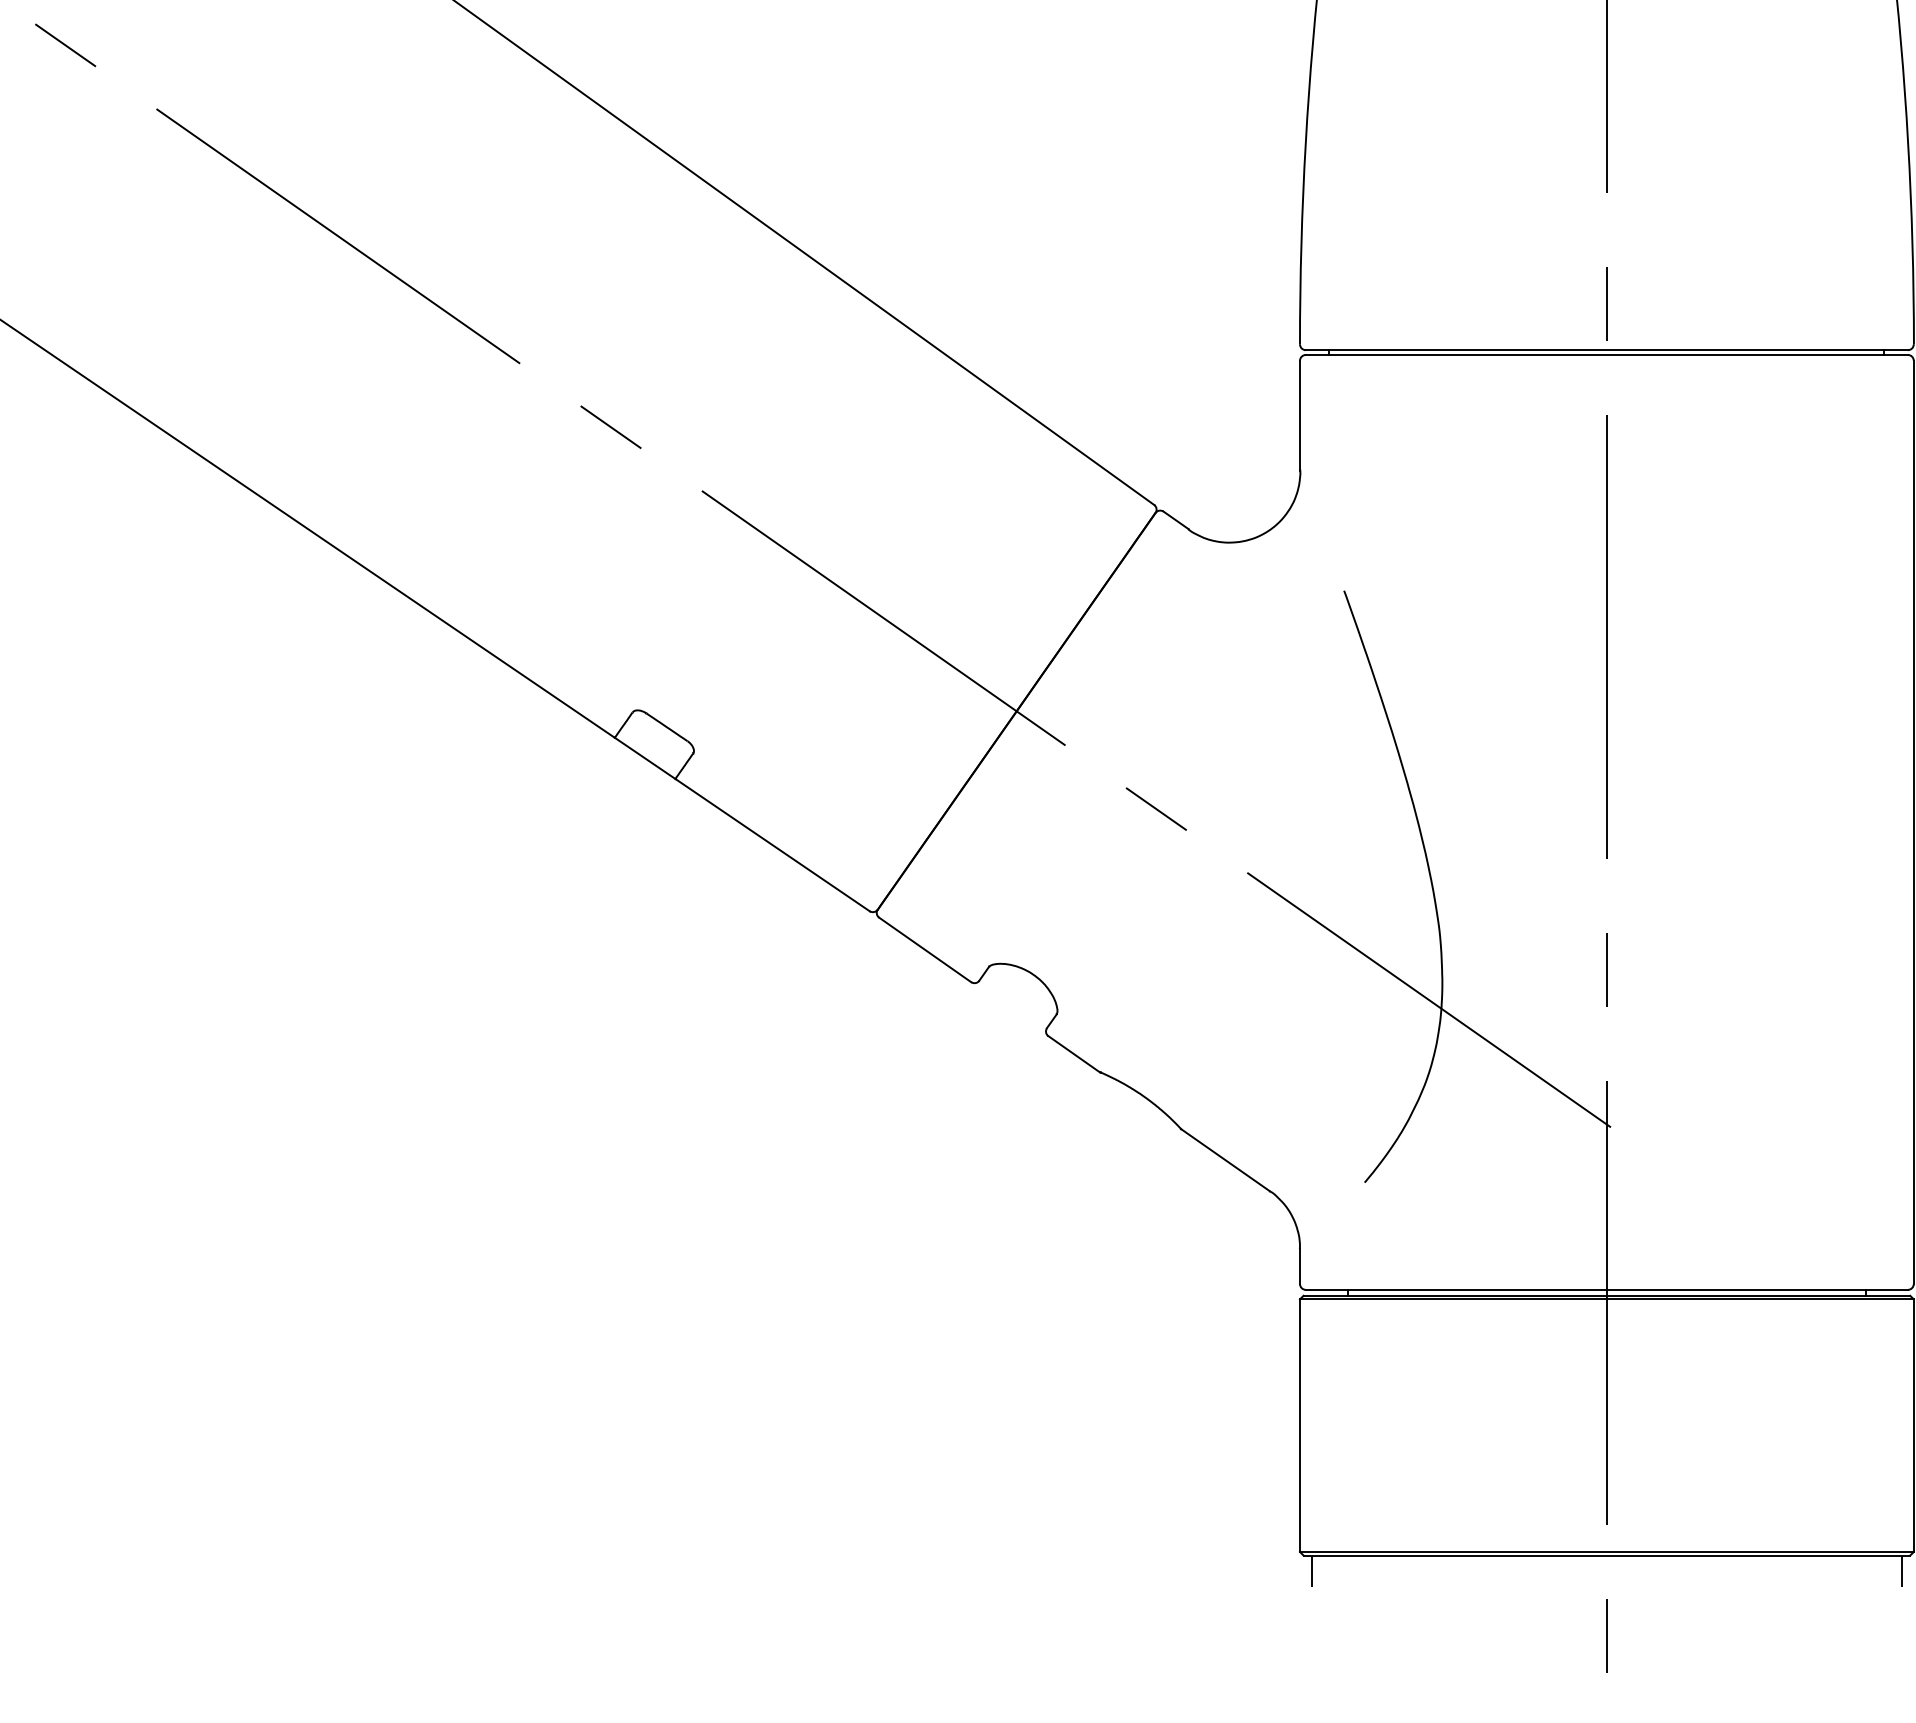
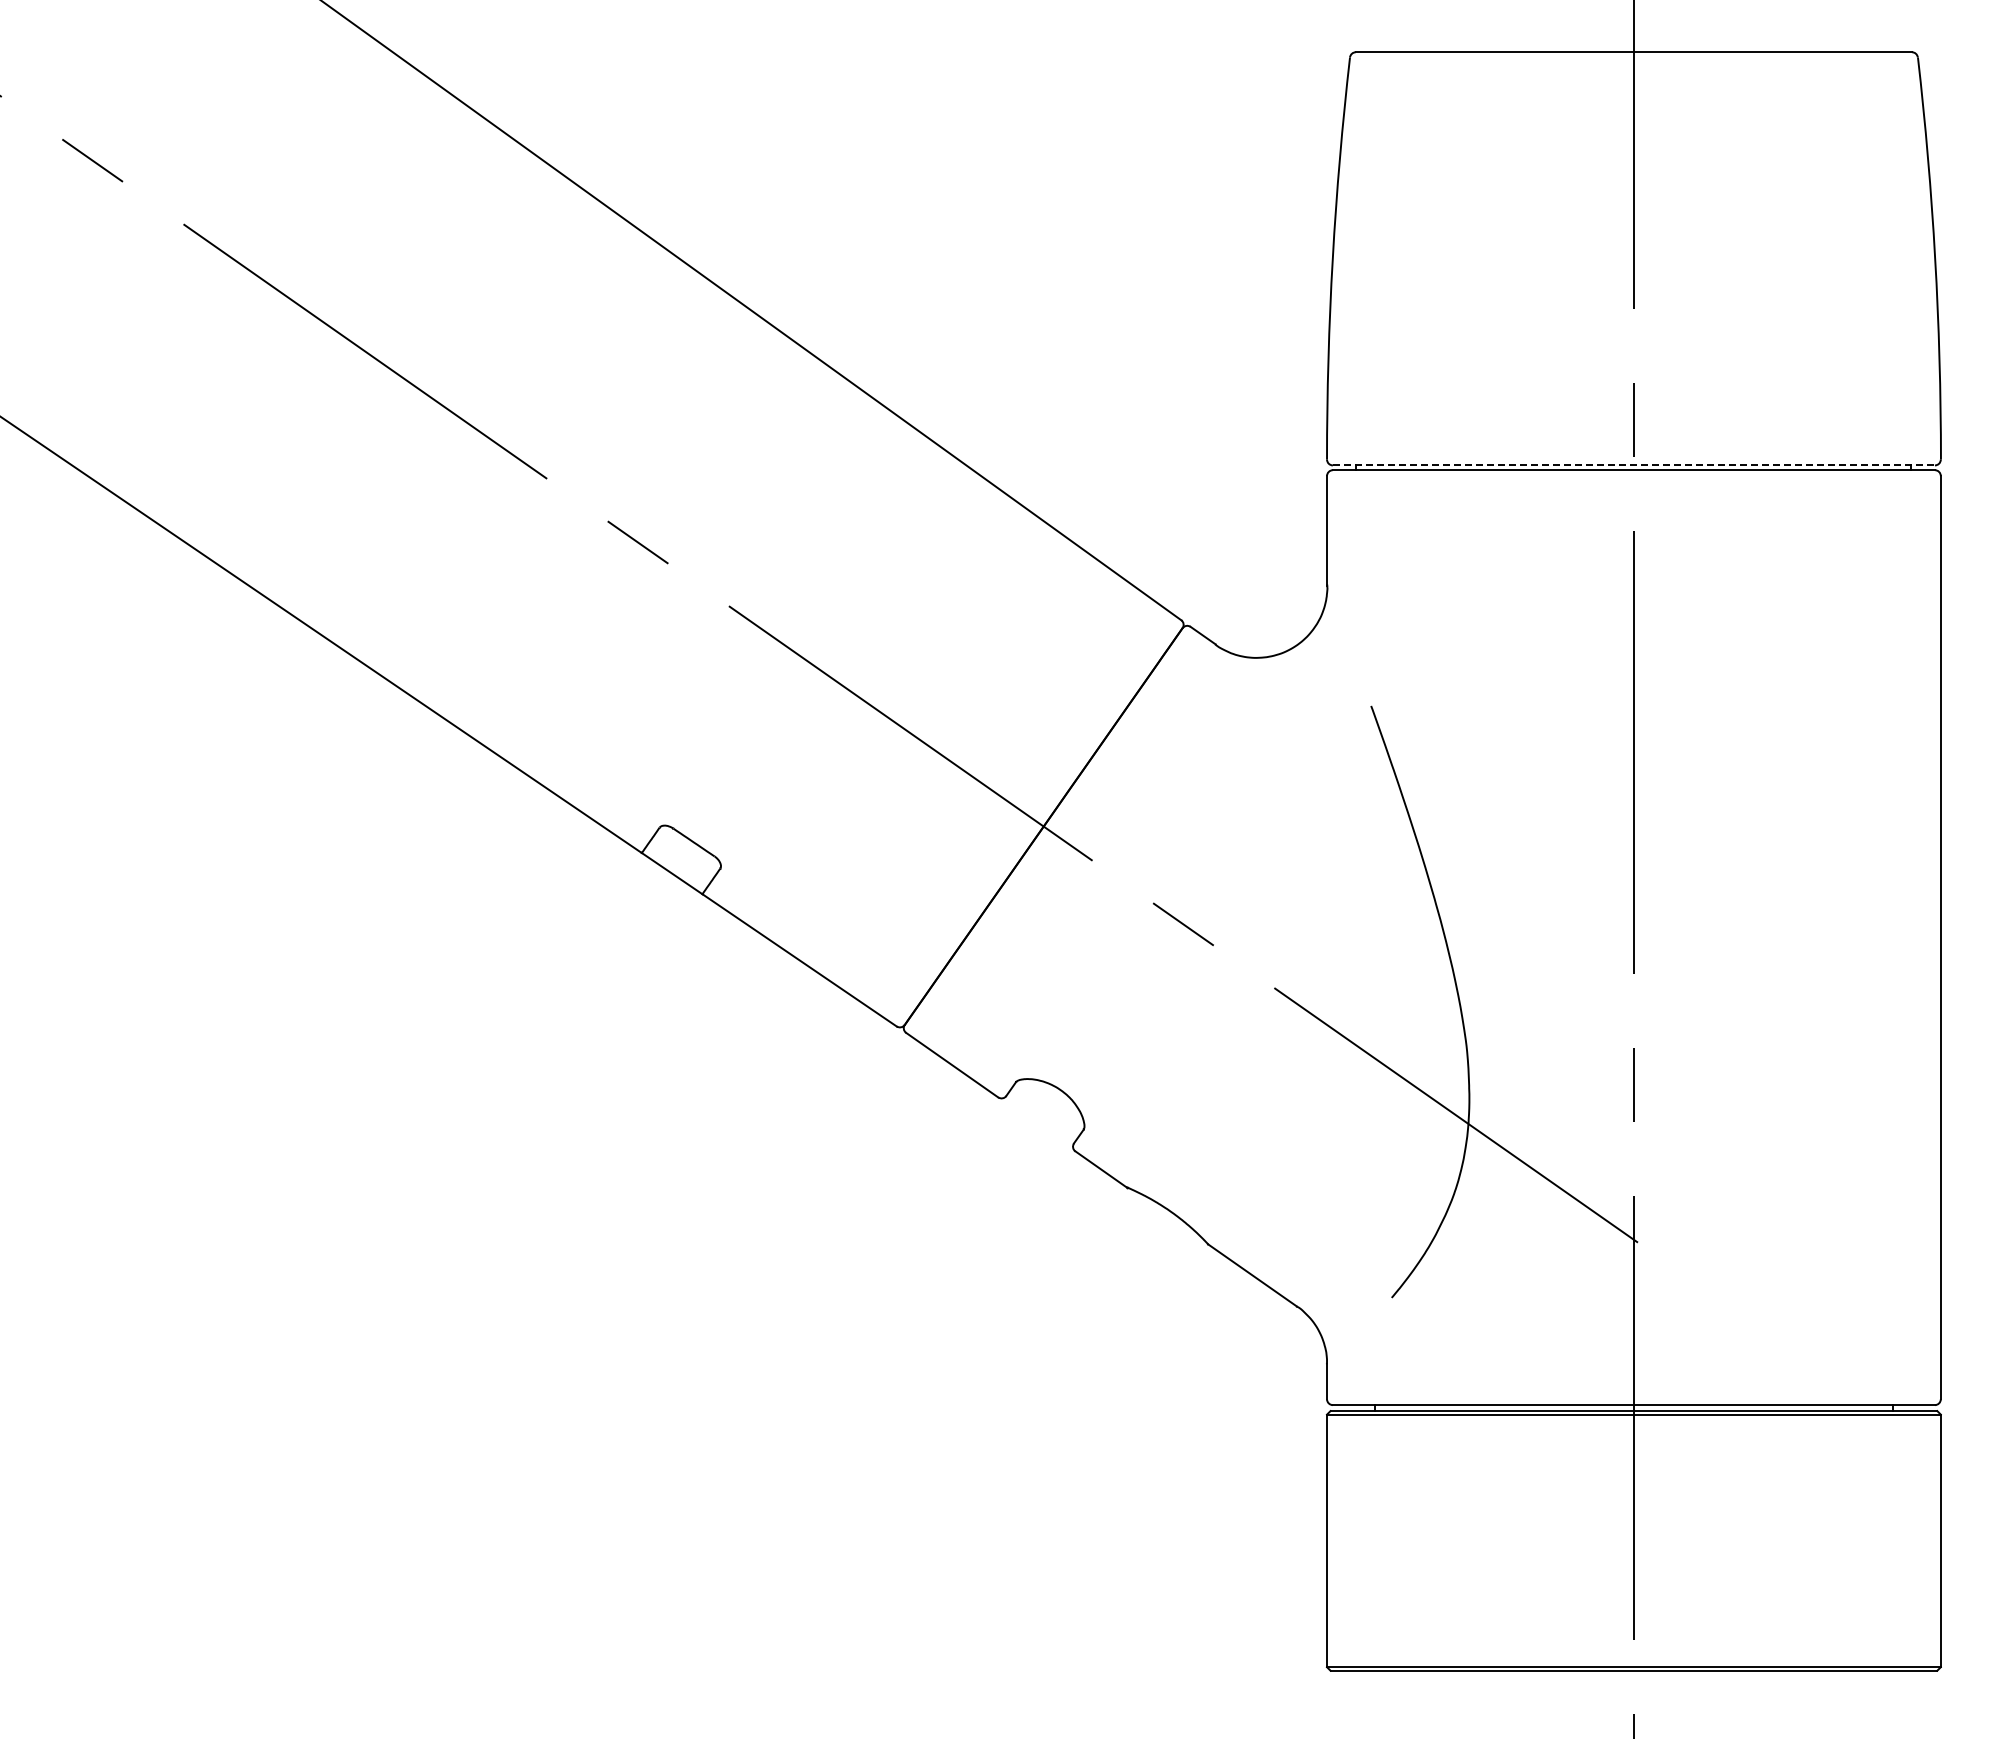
line: (1607, 350) -> (1634, 465), solid -> dashed
line: (1311, 1571) -> (1338, 1686), removed
line: (1902, 1571) -> (1929, 1686), removed

